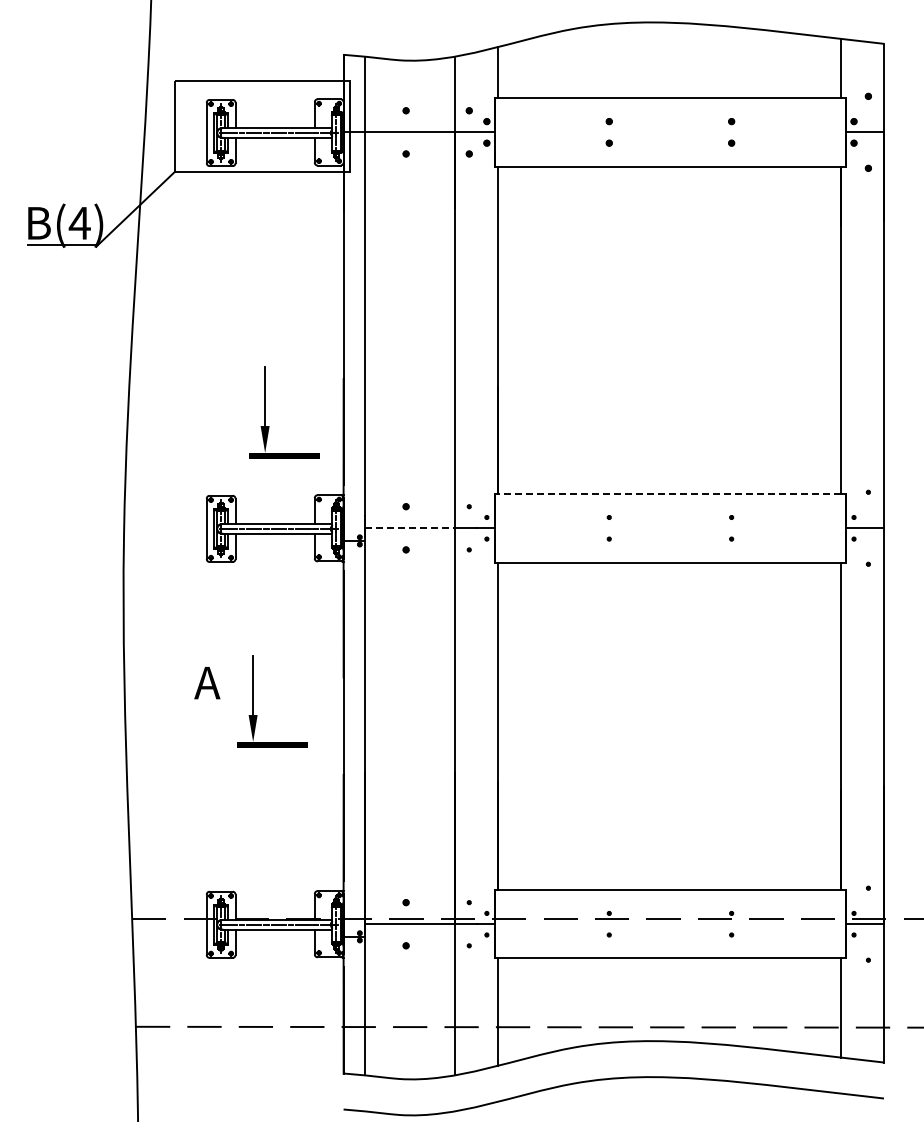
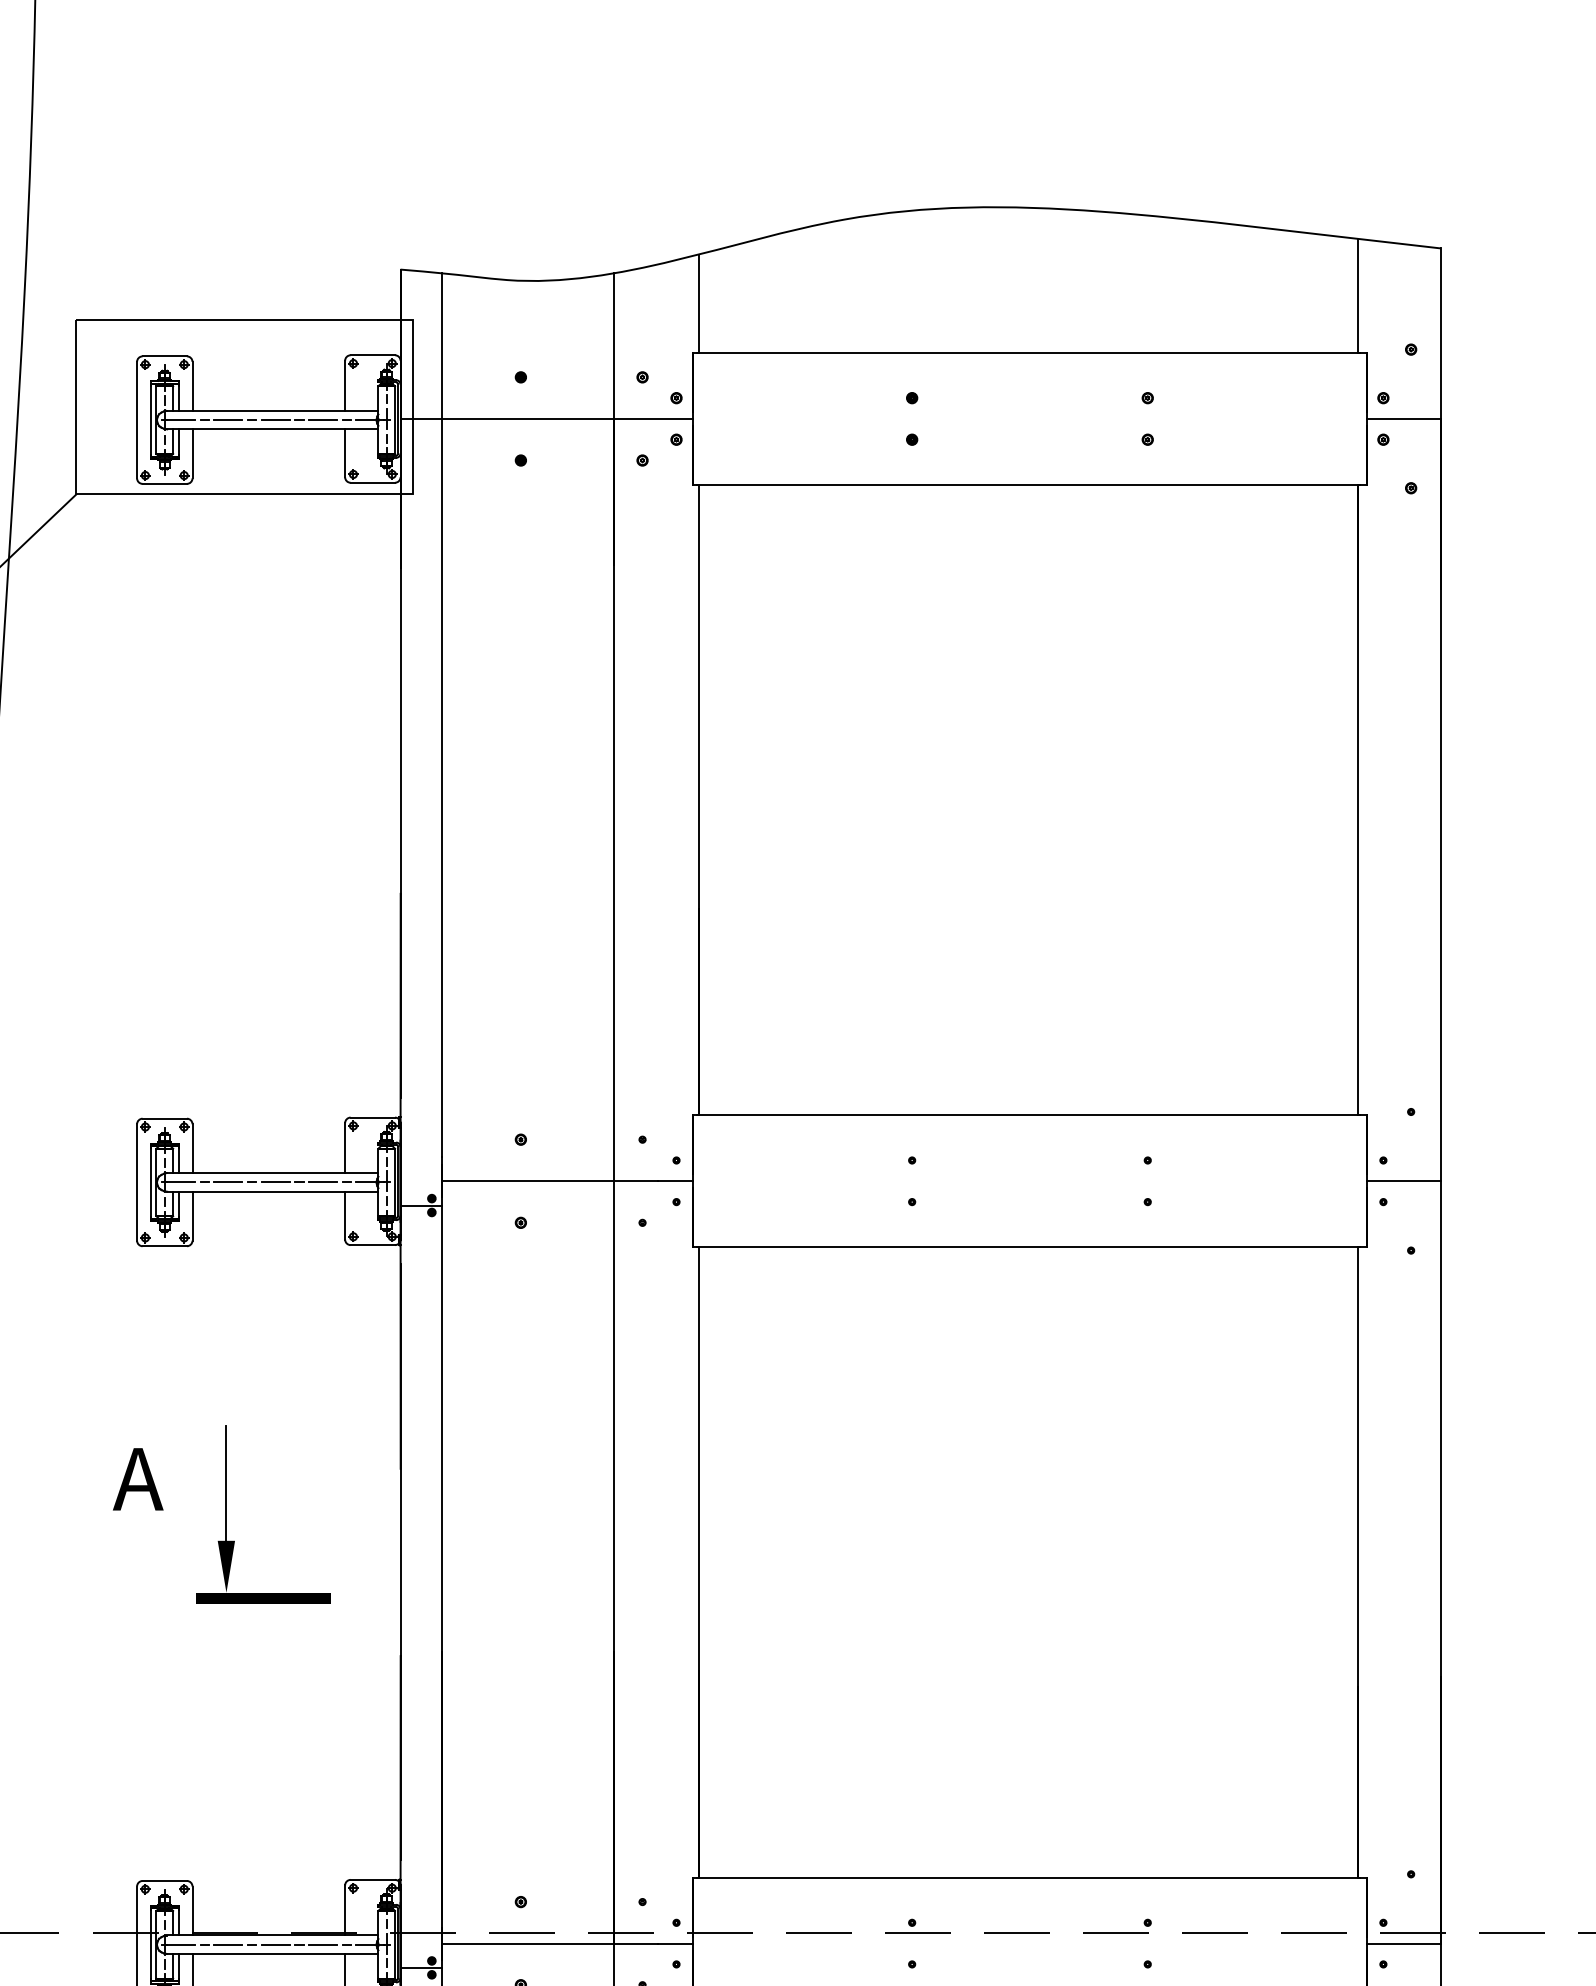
part: (265, 412) -> (250, 958), removed
line: (669, 494) -> (1028, 1116), dashed -> solid
line: (409, 528) -> (527, 1181), dashed -> solid

